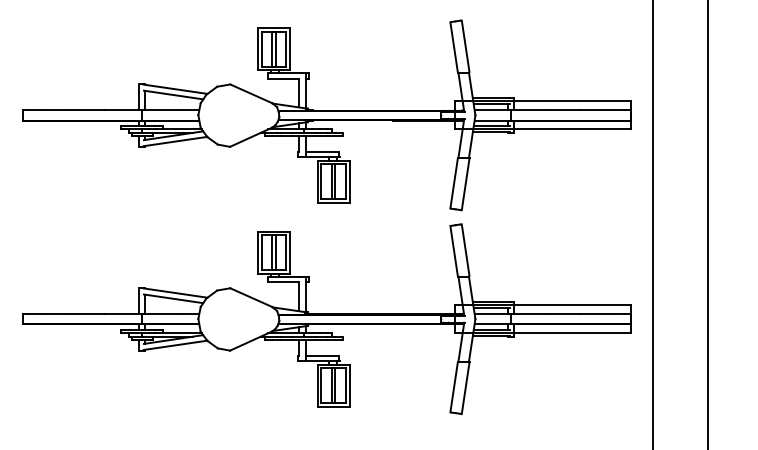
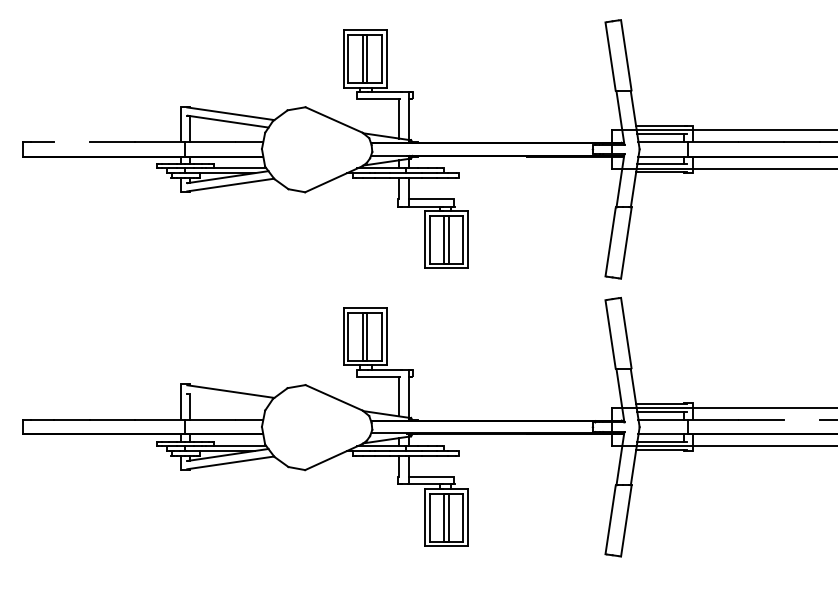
line: (58, 110) -> (71, 142), removed
line: (173, 298) -> (228, 399), removed
line: (594, 313) -> (801, 419), removed

